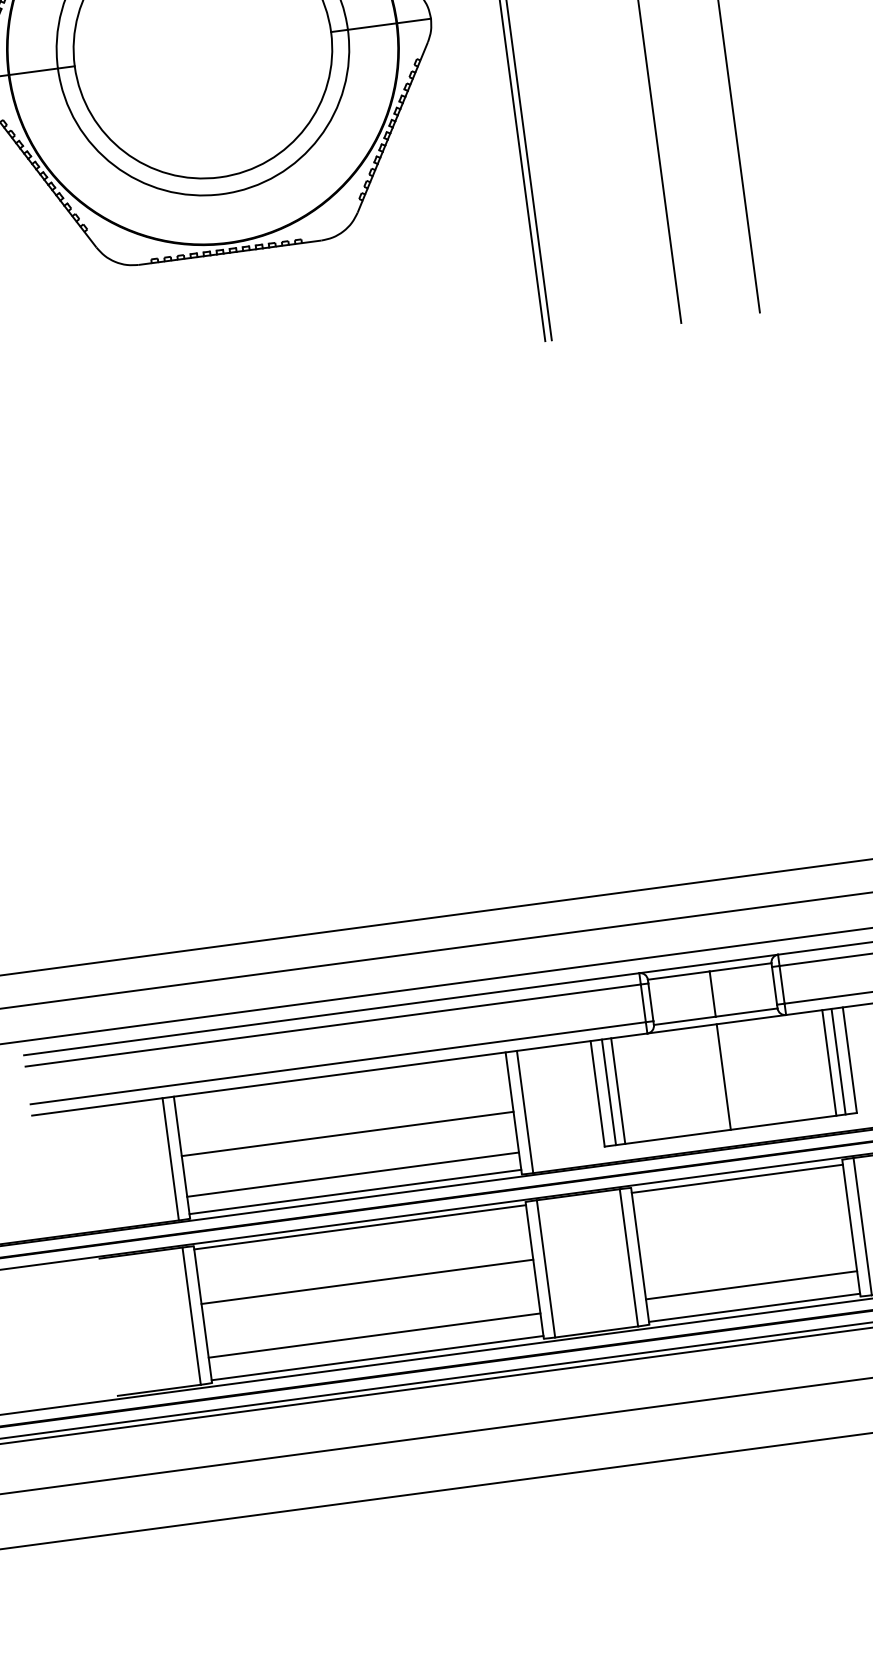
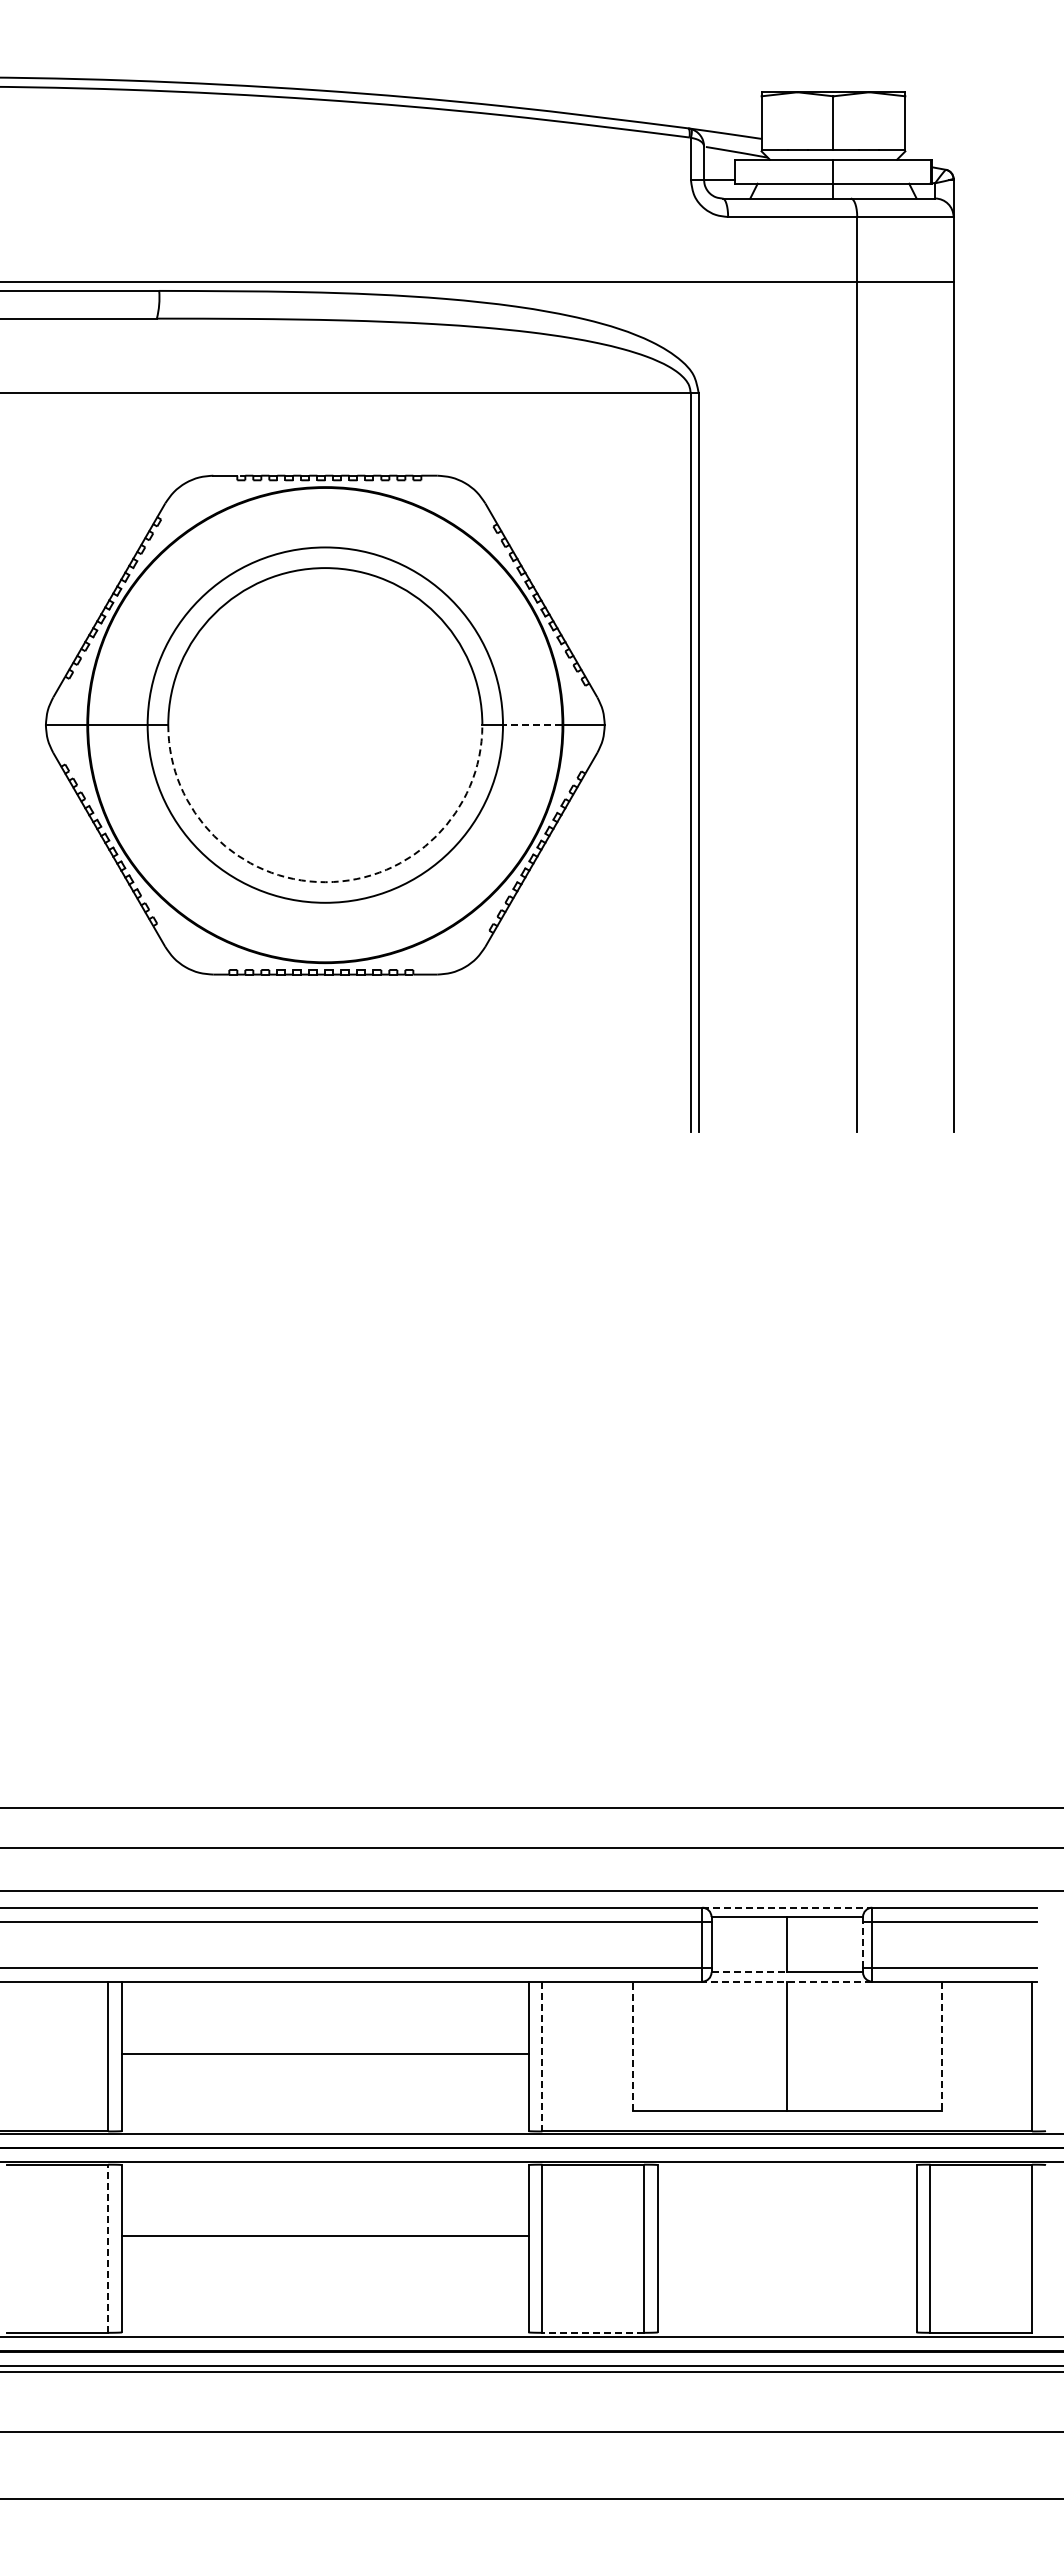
line: (372, 26) -> (532, 725), solid -> dashed
arc: (220, 177) -> (325, 882), solid -> dashed
line: (708, 963) -> (787, 1907), solid -> dashed
line: (774, 985) -> (863, 1944), solid -> dashed
line: (684, 1020) -> (749, 1972), solid -> dashed
line: (716, 1024) -> (787, 1981), solid -> dashed
line: (849, 1060) -> (941, 2046), solid -> dashed
line: (838, 1061) -> (927, 2045), removed
line: (829, 1062) -> (916, 2045), removed
line: (617, 1090) -> (657, 2045), removed
line: (608, 1091) -> (646, 2045), removed
line: (597, 1094) -> (632, 2046), solid -> dashed
line: (525, 1112) -> (542, 2056), solid -> dashed
line: (353, 1174) -> (325, 2104), removed
line: (736, 1179) -> (786, 2171), removed
line: (355, 1191) -> (325, 2125), removed
line: (360, 1227) -> (325, 2168), removed
line: (750, 1285) -> (786, 2301), removed
line: (753, 1308) -> (786, 2329), removed
line: (191, 1315) -> (108, 2248), solid -> dashed
line: (596, 1331) -> (593, 2332), solid -> dashed
line: (374, 1335) -> (325, 2301), removed
line: (377, 1358) -> (325, 2329), removed

